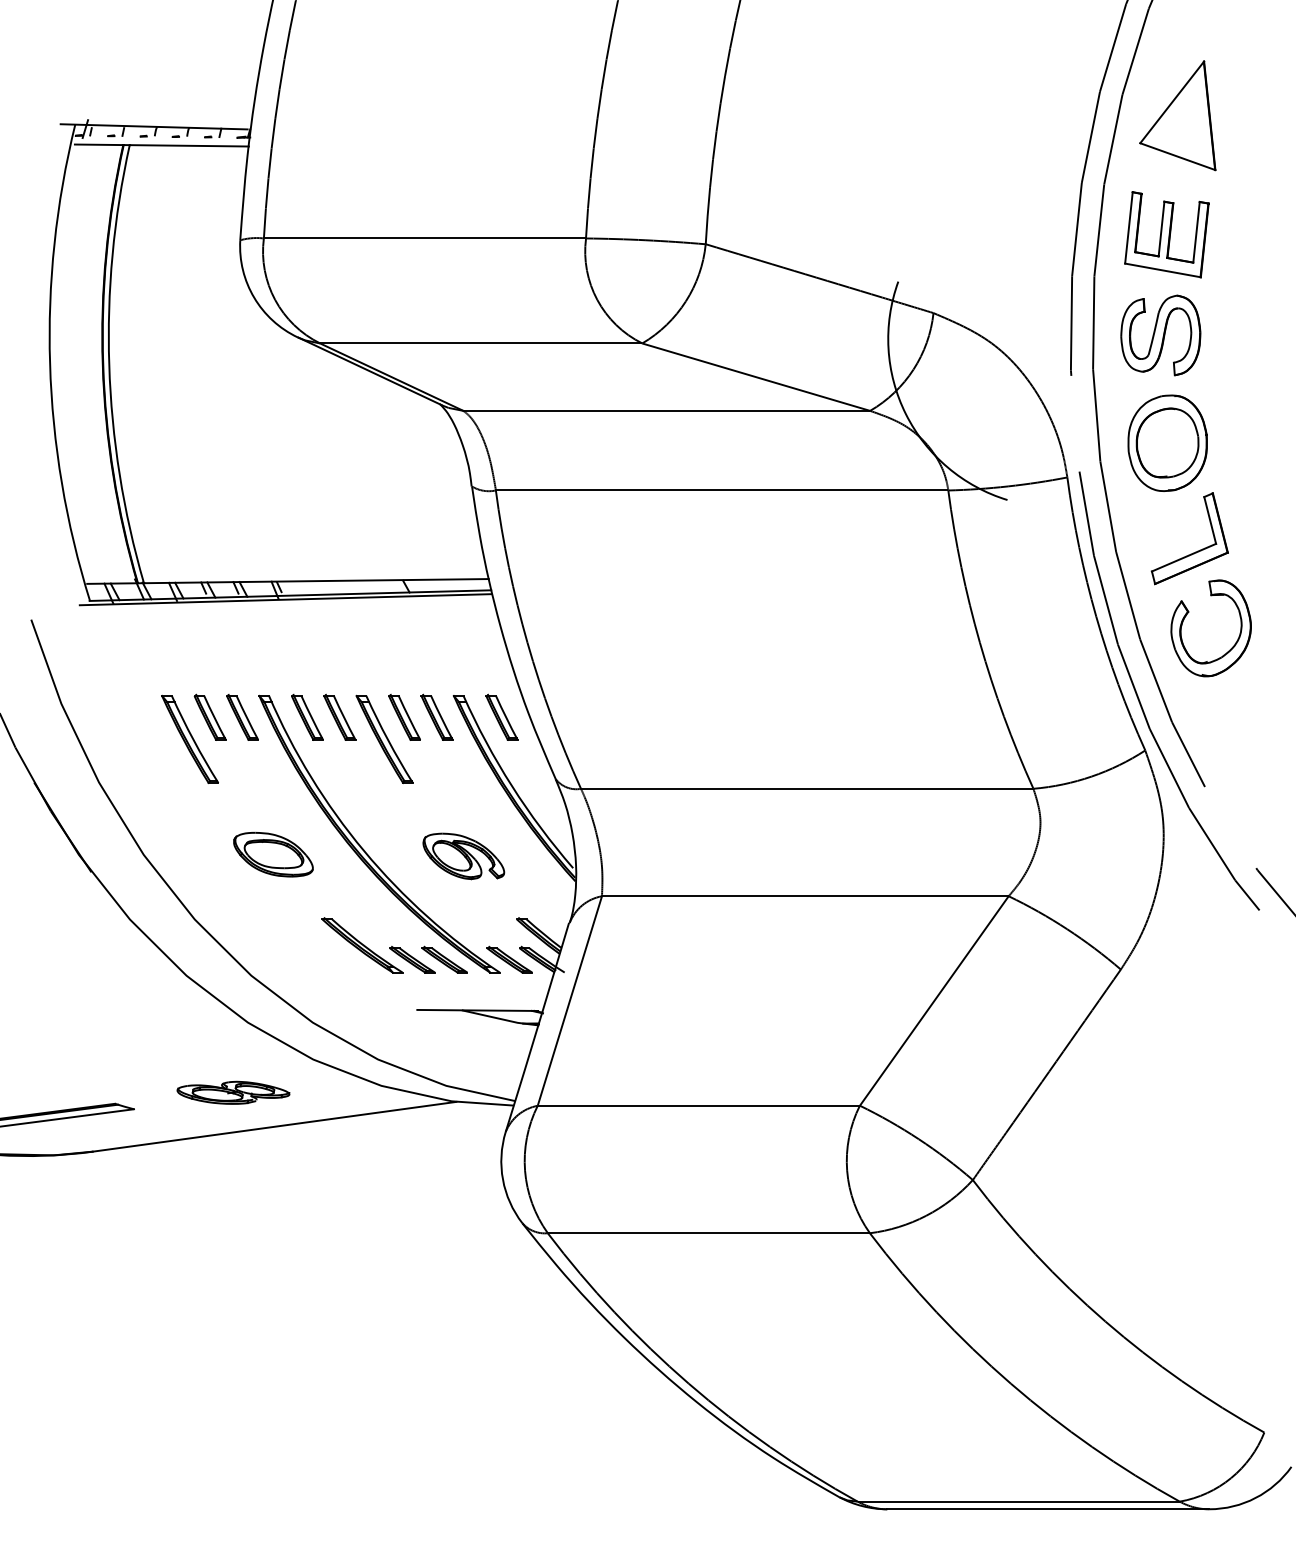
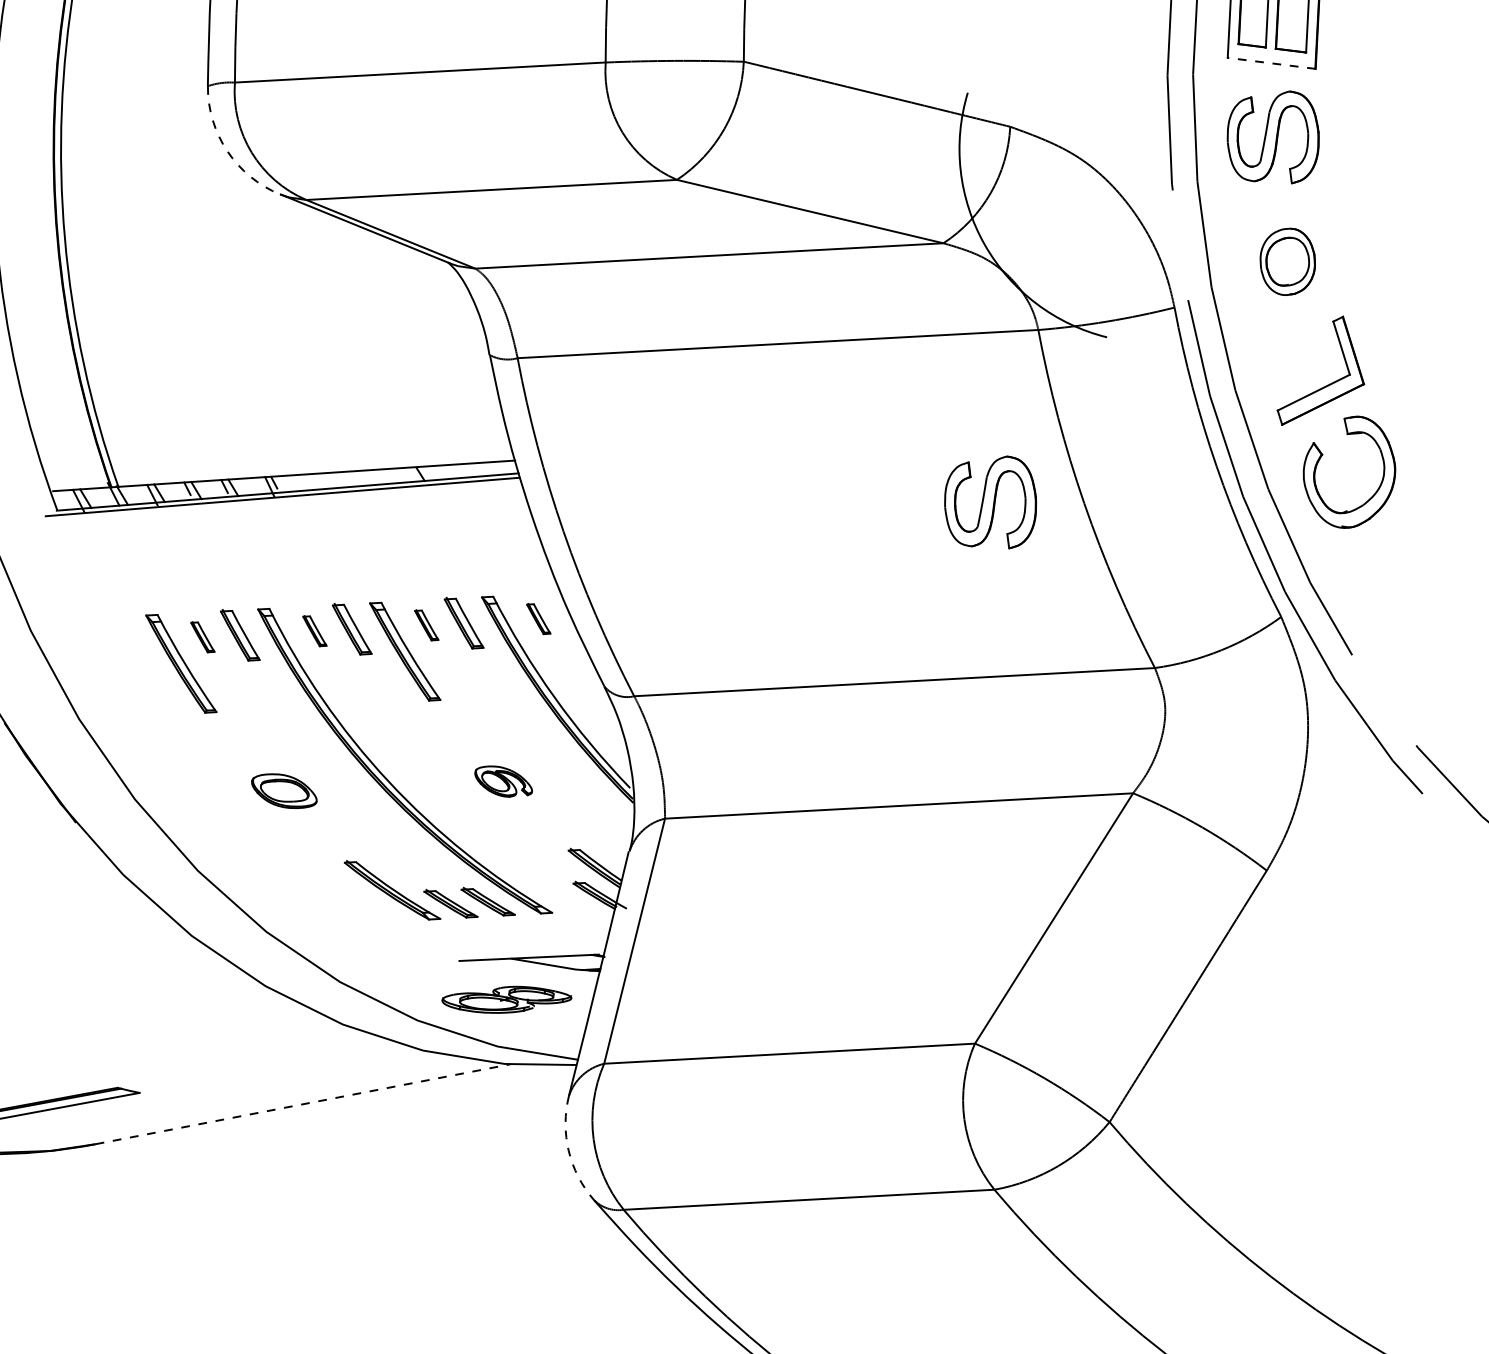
line: (1162, 270) -> (1271, 63), solid -> dashed
arc: (254, 297) -> (227, 151), solid -> dashed
part: (1167, 442) -> (1287, 261), size x0.6
part: (898, 638) -> (990, 503), added
part: (209, 716) -> (202, 636), size x0.6
part: (307, 716) -> (314, 630), size x0.6
part: (501, 716) -> (538, 617), size x0.6
part: (404, 717) -> (426, 625), size x0.6
part: (273, 854) -> (284, 791), size x0.7
part: (463, 856) -> (503, 781), size x0.6
part: (509, 959) -> (562, 897), removed
part: (233, 1092) -> (506, 999), moved
line: (275, 1126) -> (303, 1103), solid -> dashed
arc: (502, 1179) -> (568, 1150), solid -> dashed

